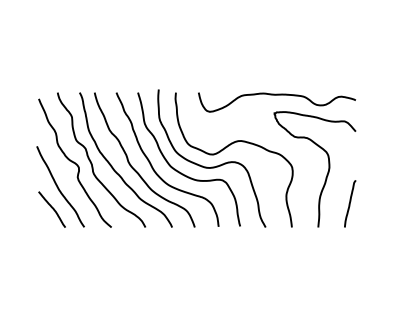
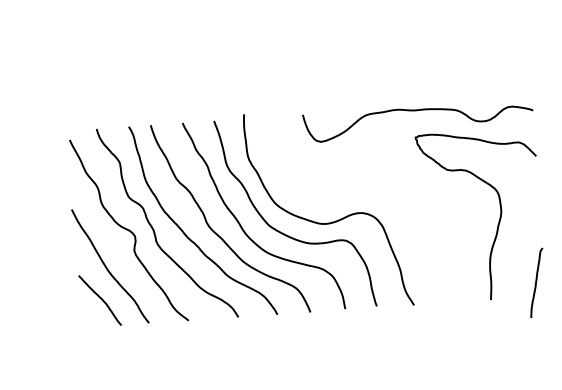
curve: (226, 148) -> (348, 193), removed
line: (350, 203) -> (537, 282), moved

